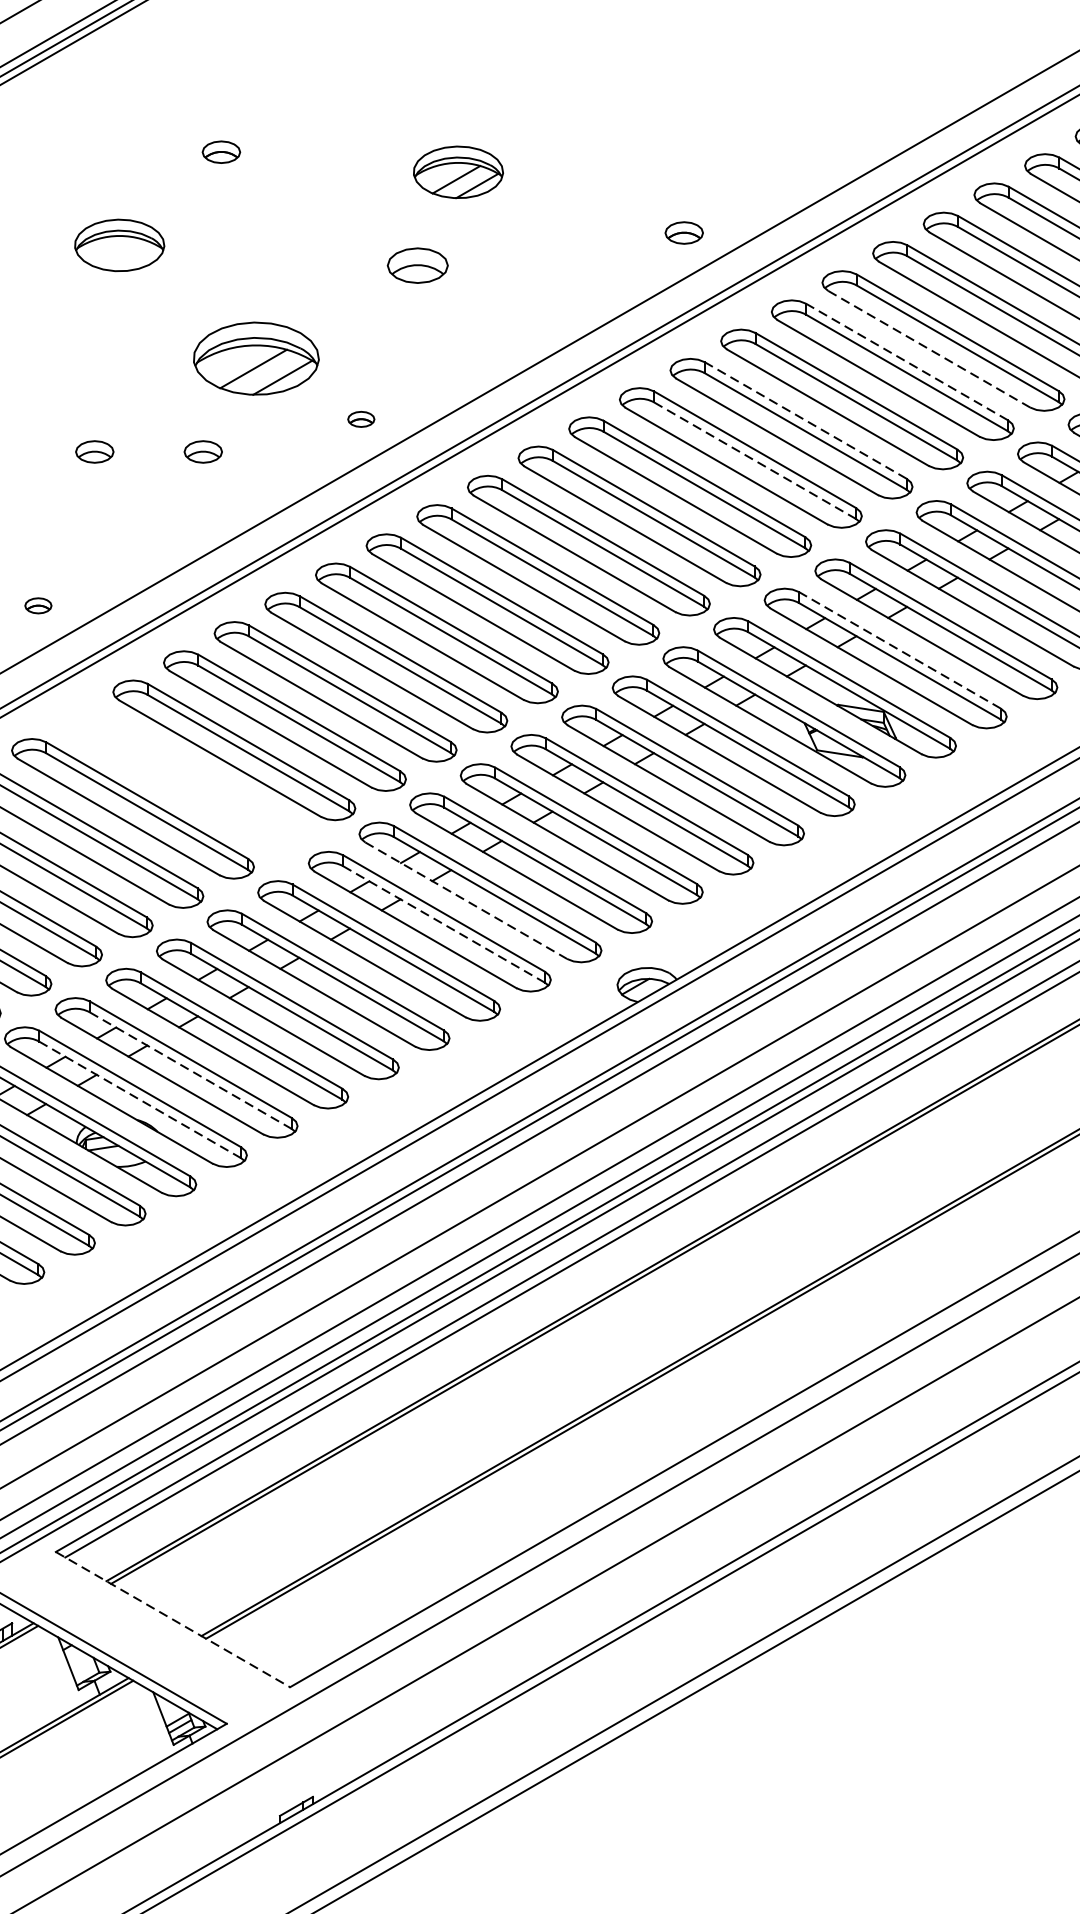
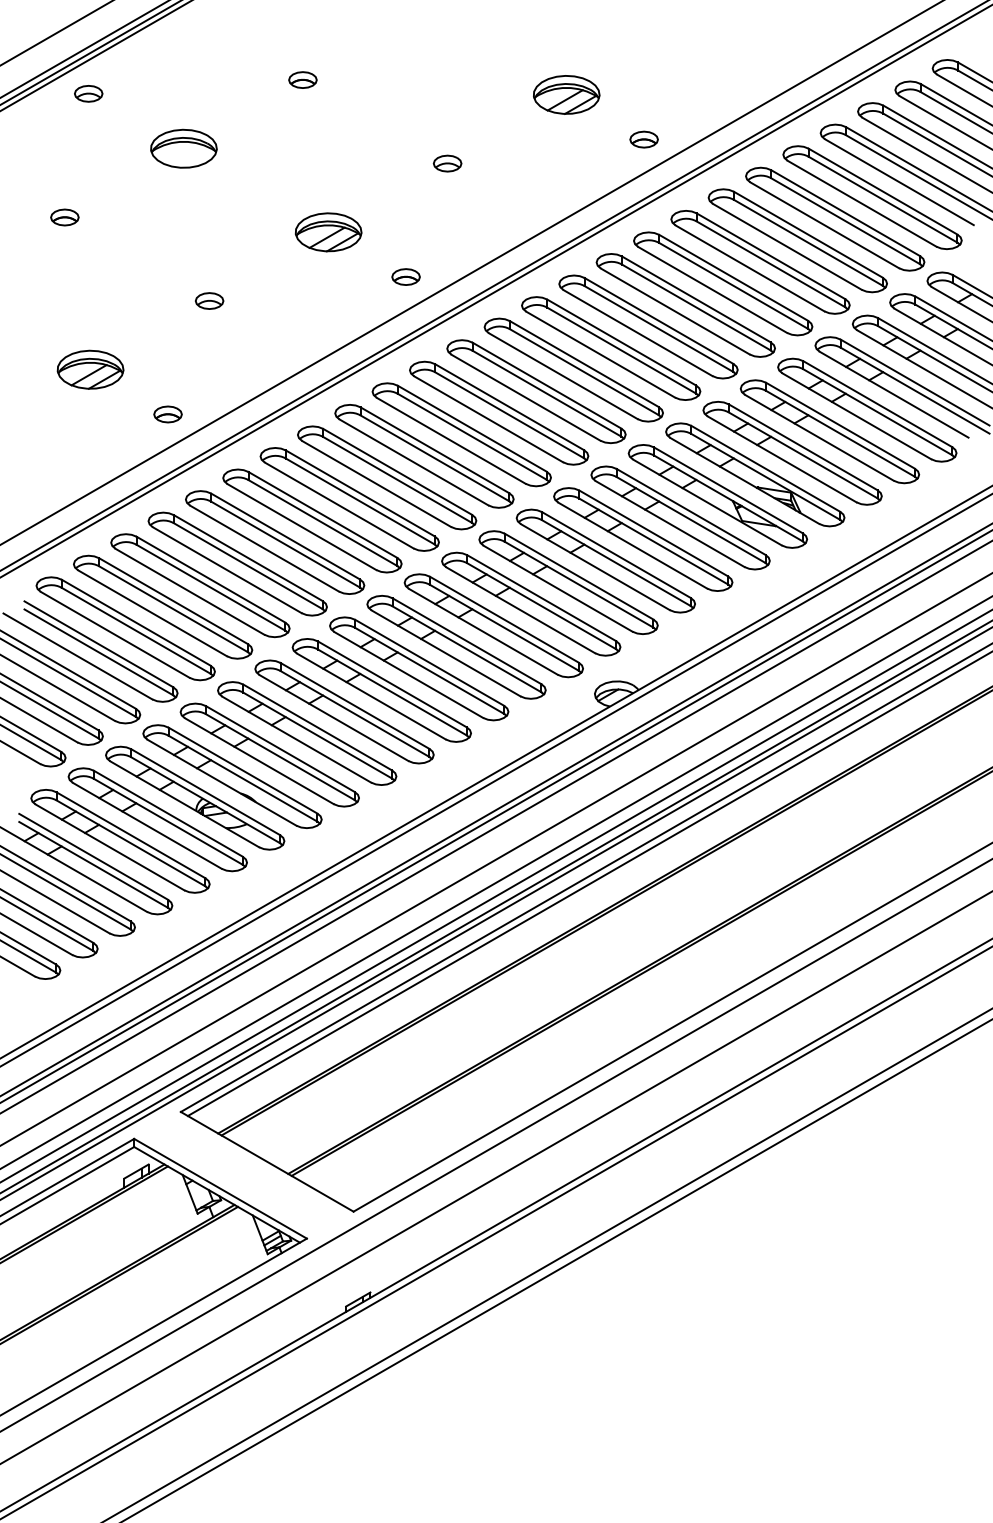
part: (458, 171) -> (566, 94), moved
part: (119, 245) -> (183, 148), moved
part: (417, 265) -> (447, 163), size x0.62
line: (928, 349) -> (824, 225), dashed -> solid
part: (256, 358) -> (328, 232), size x0.71
line: (907, 361) -> (808, 234), dashed -> solid
part: (360, 418) -> (405, 276), size x1.43
line: (805, 420) -> (733, 277), dashed -> solid
part: (203, 451) -> (289, 300), removed
line: (755, 460) -> (696, 307), dashed -> solid
part: (37, 605) -> (167, 414), size x1.43
line: (900, 650) -> (803, 447), dashed -> solid
part: (184, 779) -> (275, 542), added
line: (466, 900) -> (483, 631), dashed -> solid
line: (444, 924) -> (467, 649), dashed -> solid
line: (190, 1071) -> (280, 757), dashed -> solid
line: (140, 1099) -> (243, 778), dashed -> solid
line: (173, 1619) -> (267, 1161), dashed -> solid

